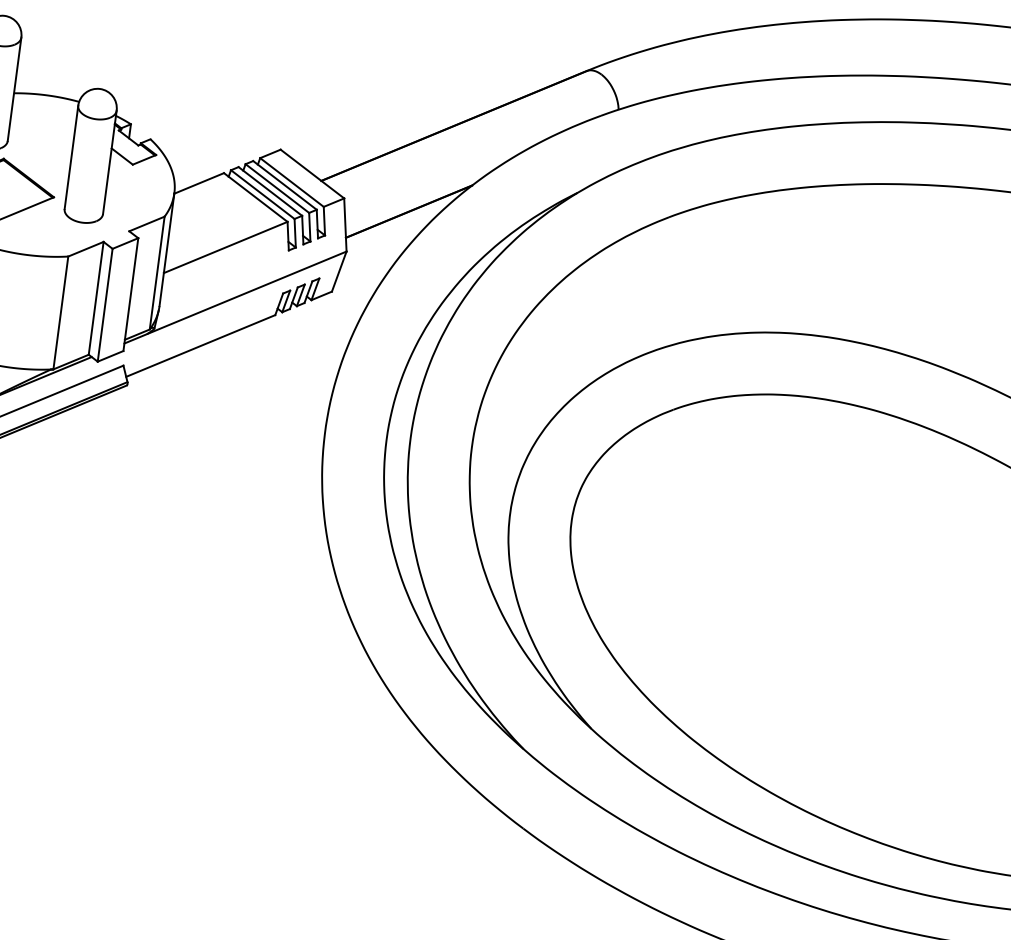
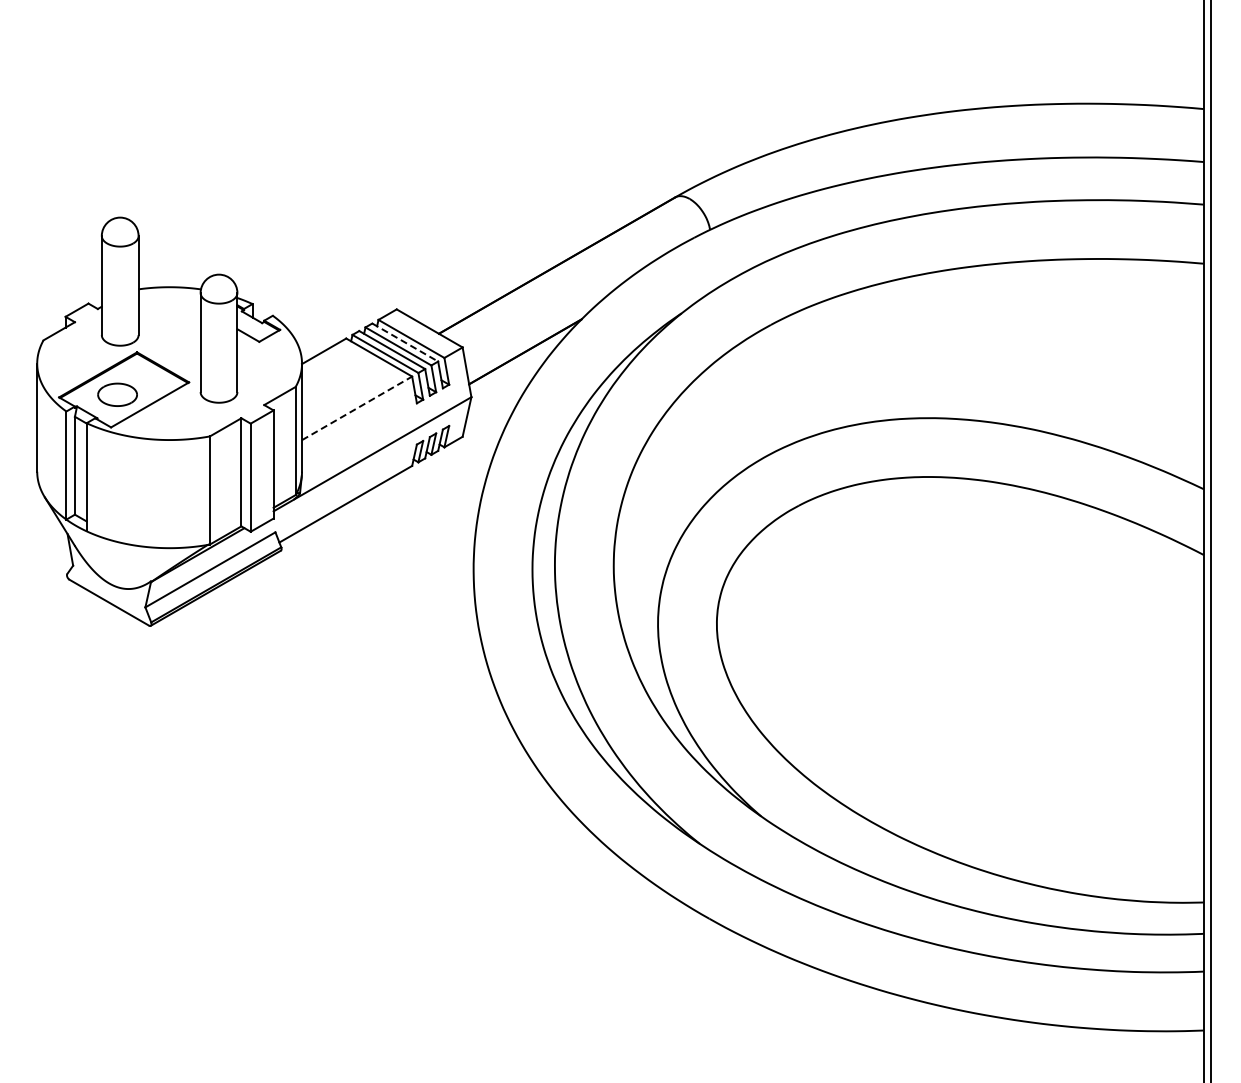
line: (285, 185) -> (405, 342), solid -> dashed
line: (226, 247) -> (357, 408), solid -> dashed

